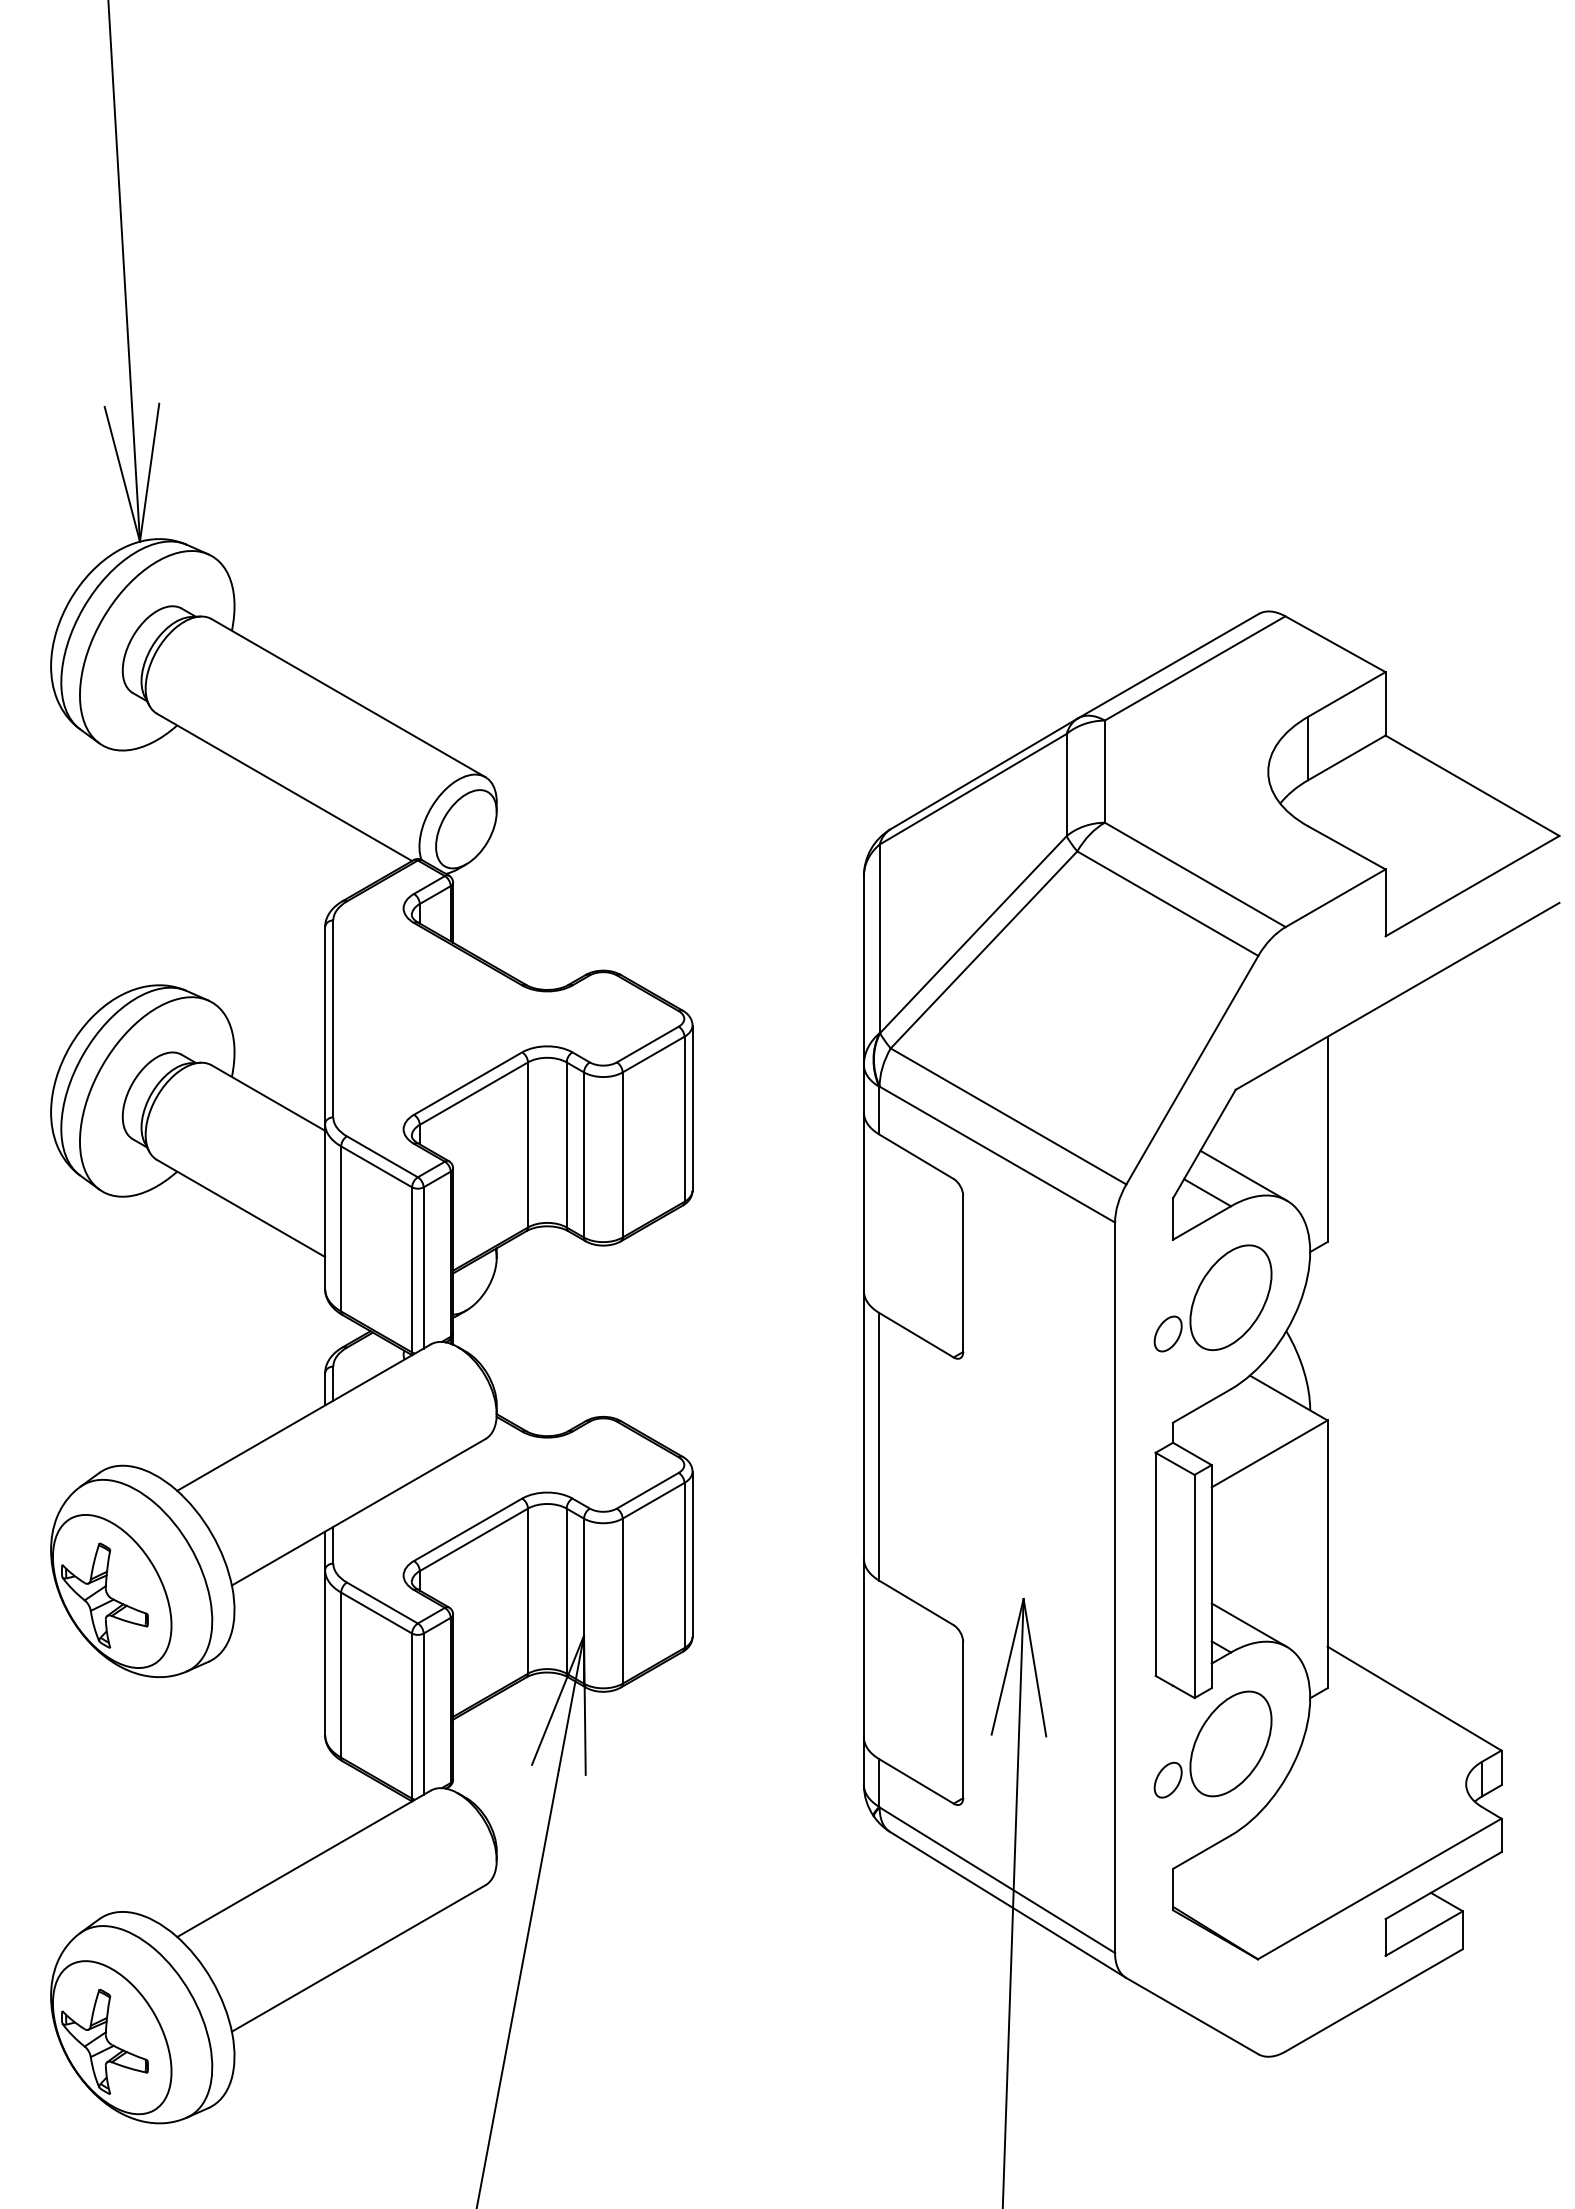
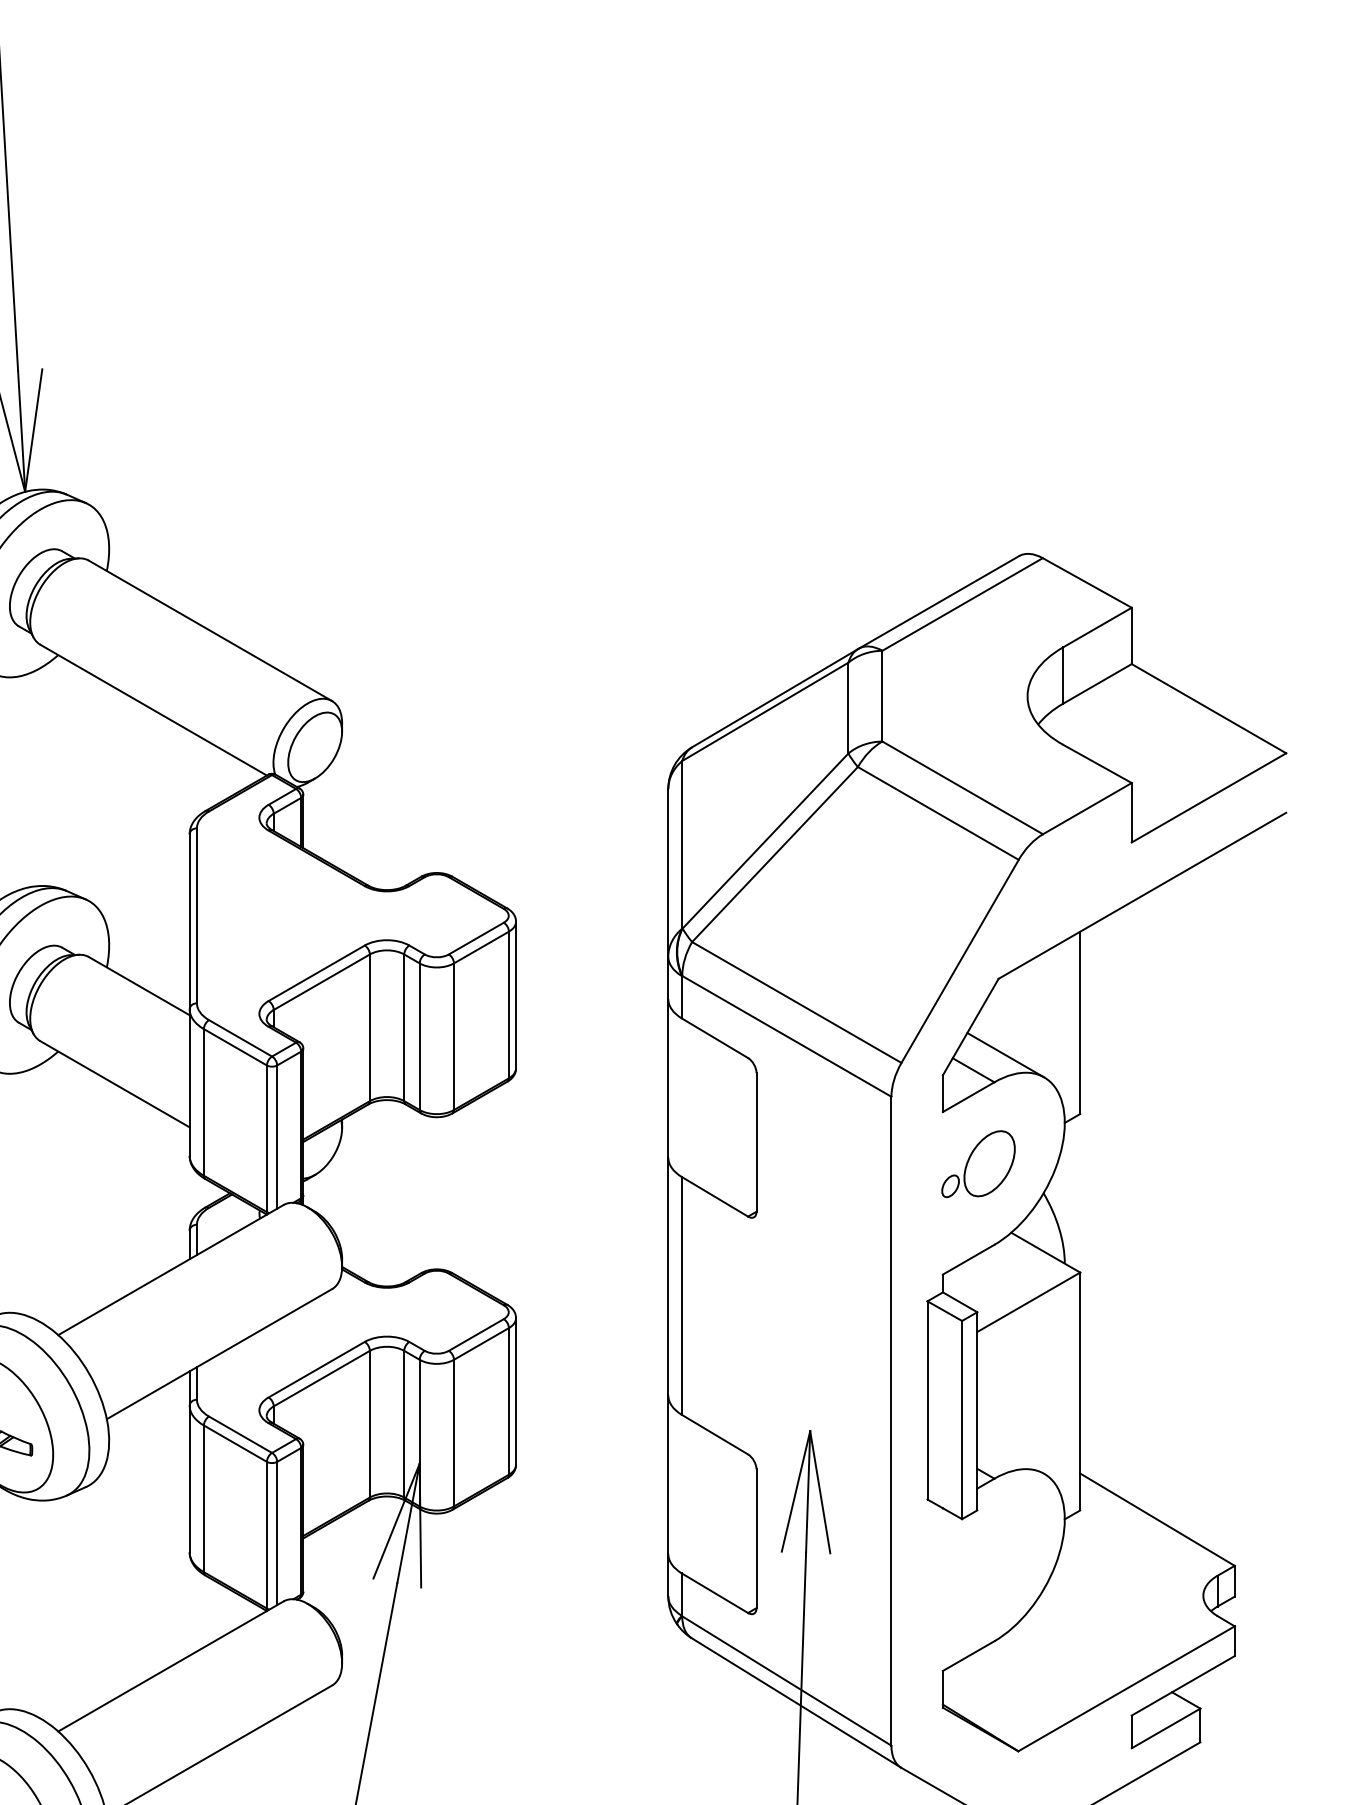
part: (1212, 1298) -> (978, 1164), size x0.7
line: (1249, 1624) -> (1010, 1453), removed
part: (1212, 1744) -> (978, 1560), removed

